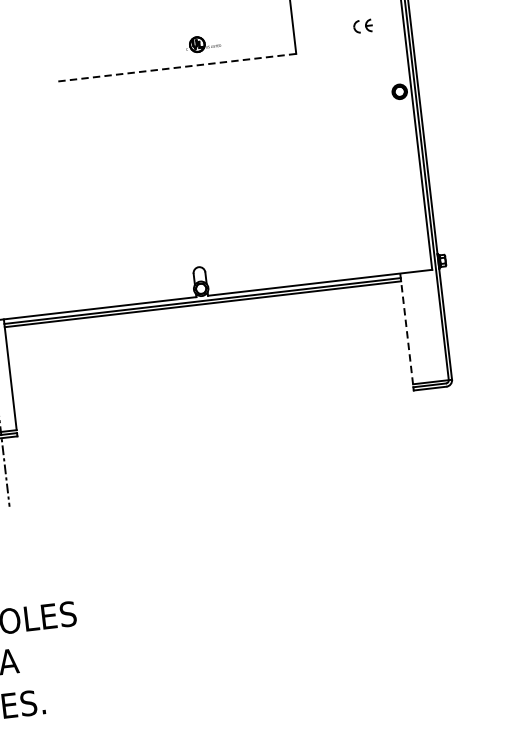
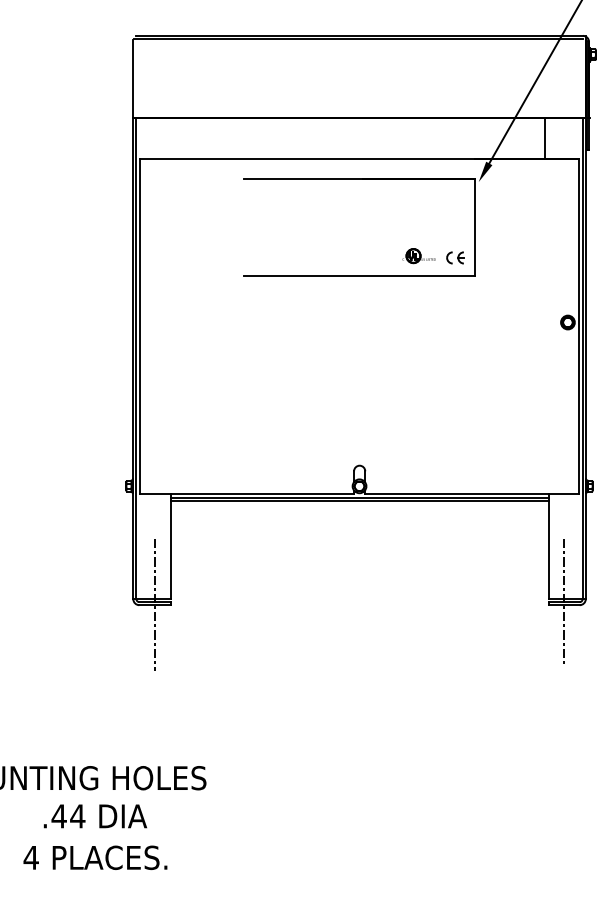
part: (363, 25) -> (455, 257), moved
part: (202, 44) -> (418, 256), moved
line: (175, 67) -> (359, 275), dashed -> solid
line: (406, 328) -> (548, 546), dashed -> solid
line: (428, 384) -> (563, 601), added

